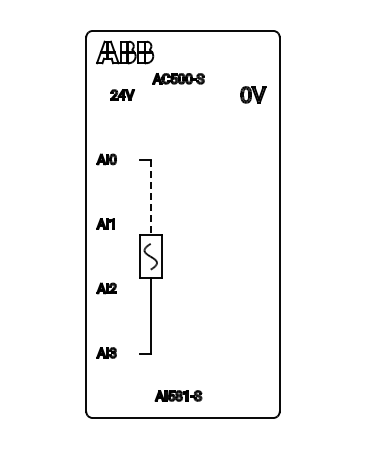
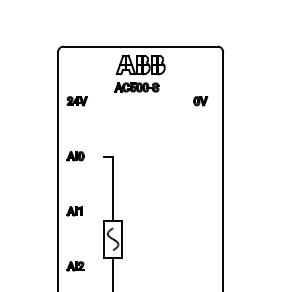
part: (125, 52) -> (141, 65), moved
part: (122, 94) -> (77, 100), moved
part: (253, 94) -> (200, 100), size x0.62
line: (150, 197) -> (112, 188), dashed -> solid

